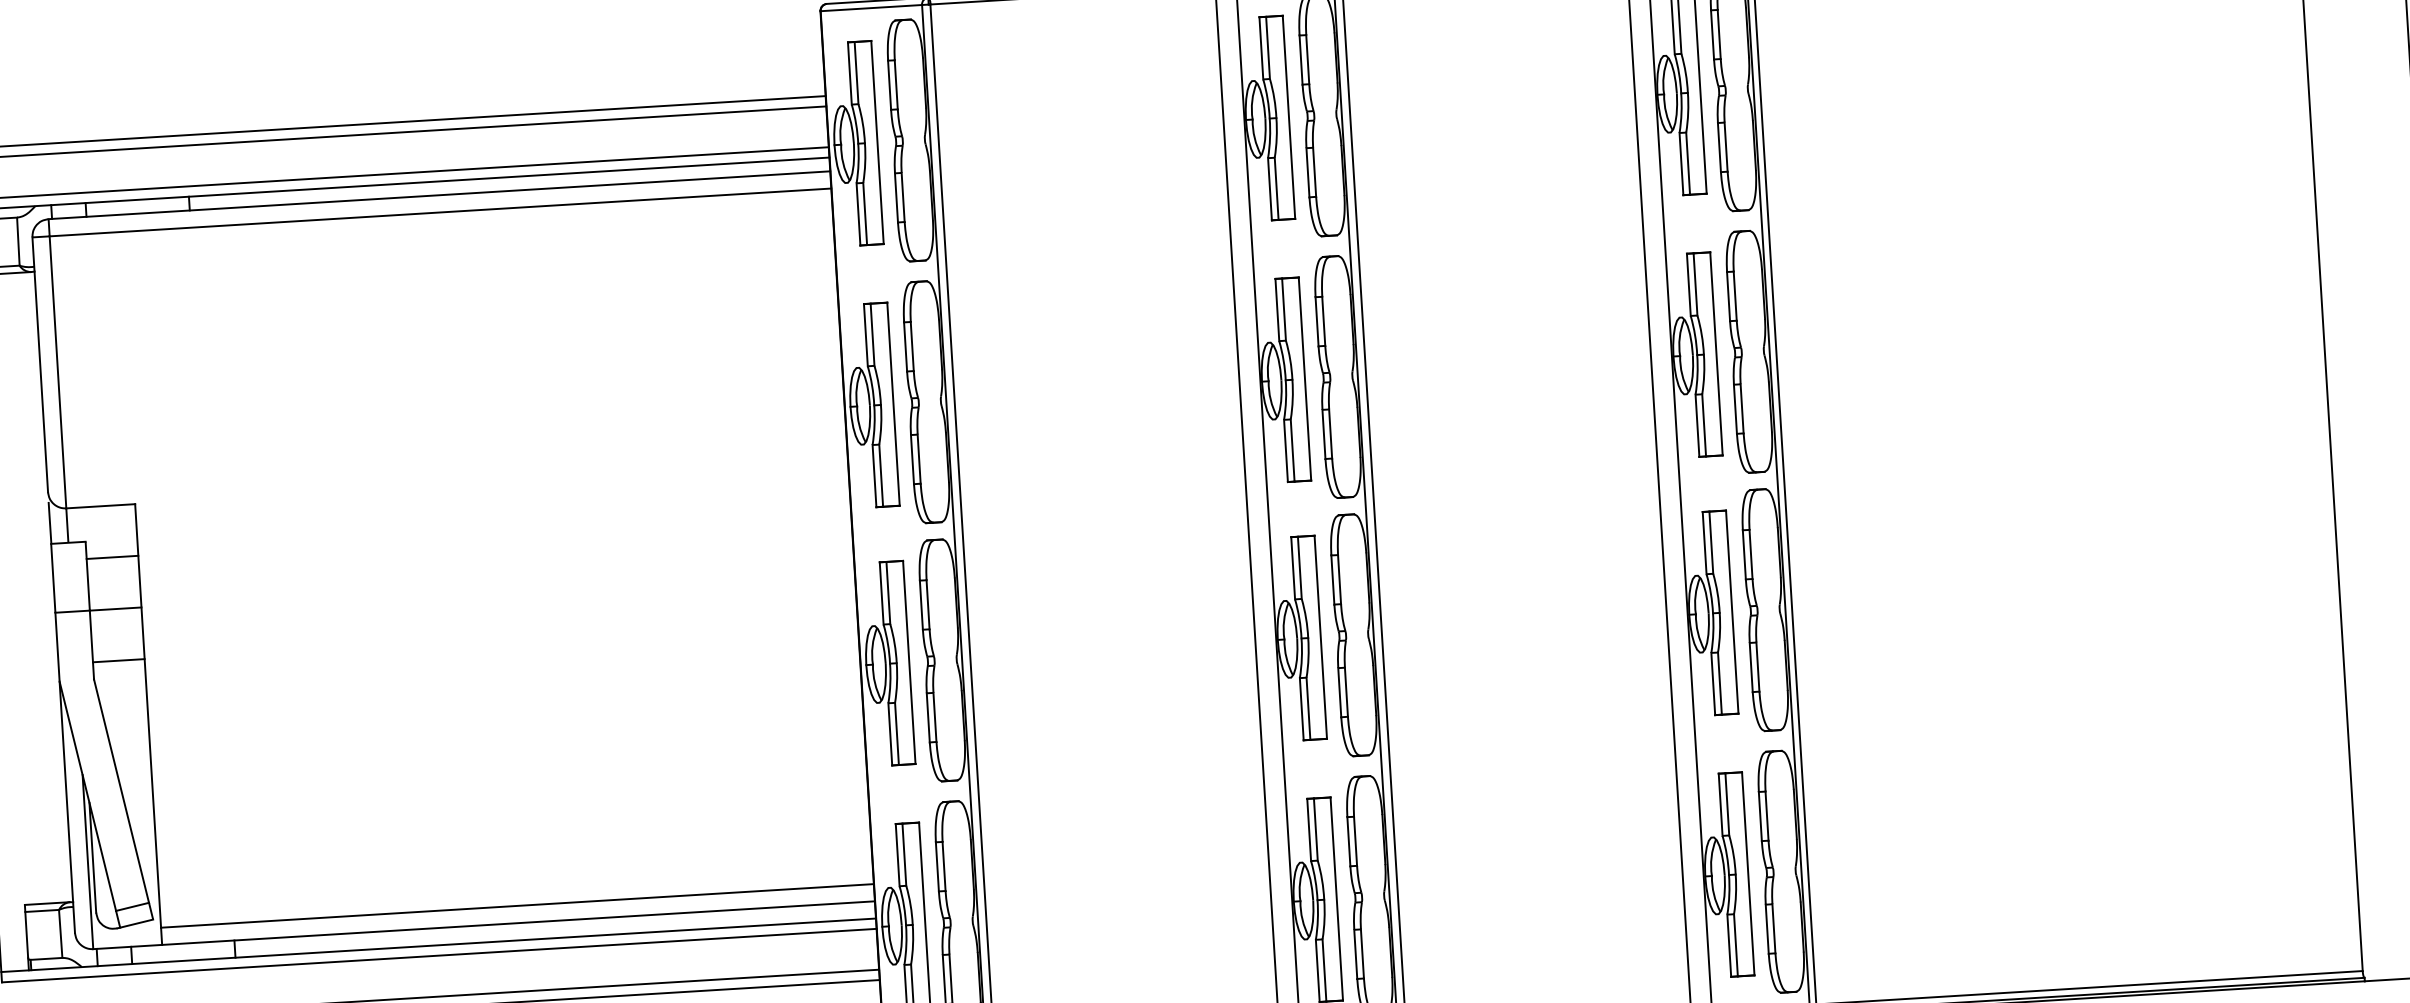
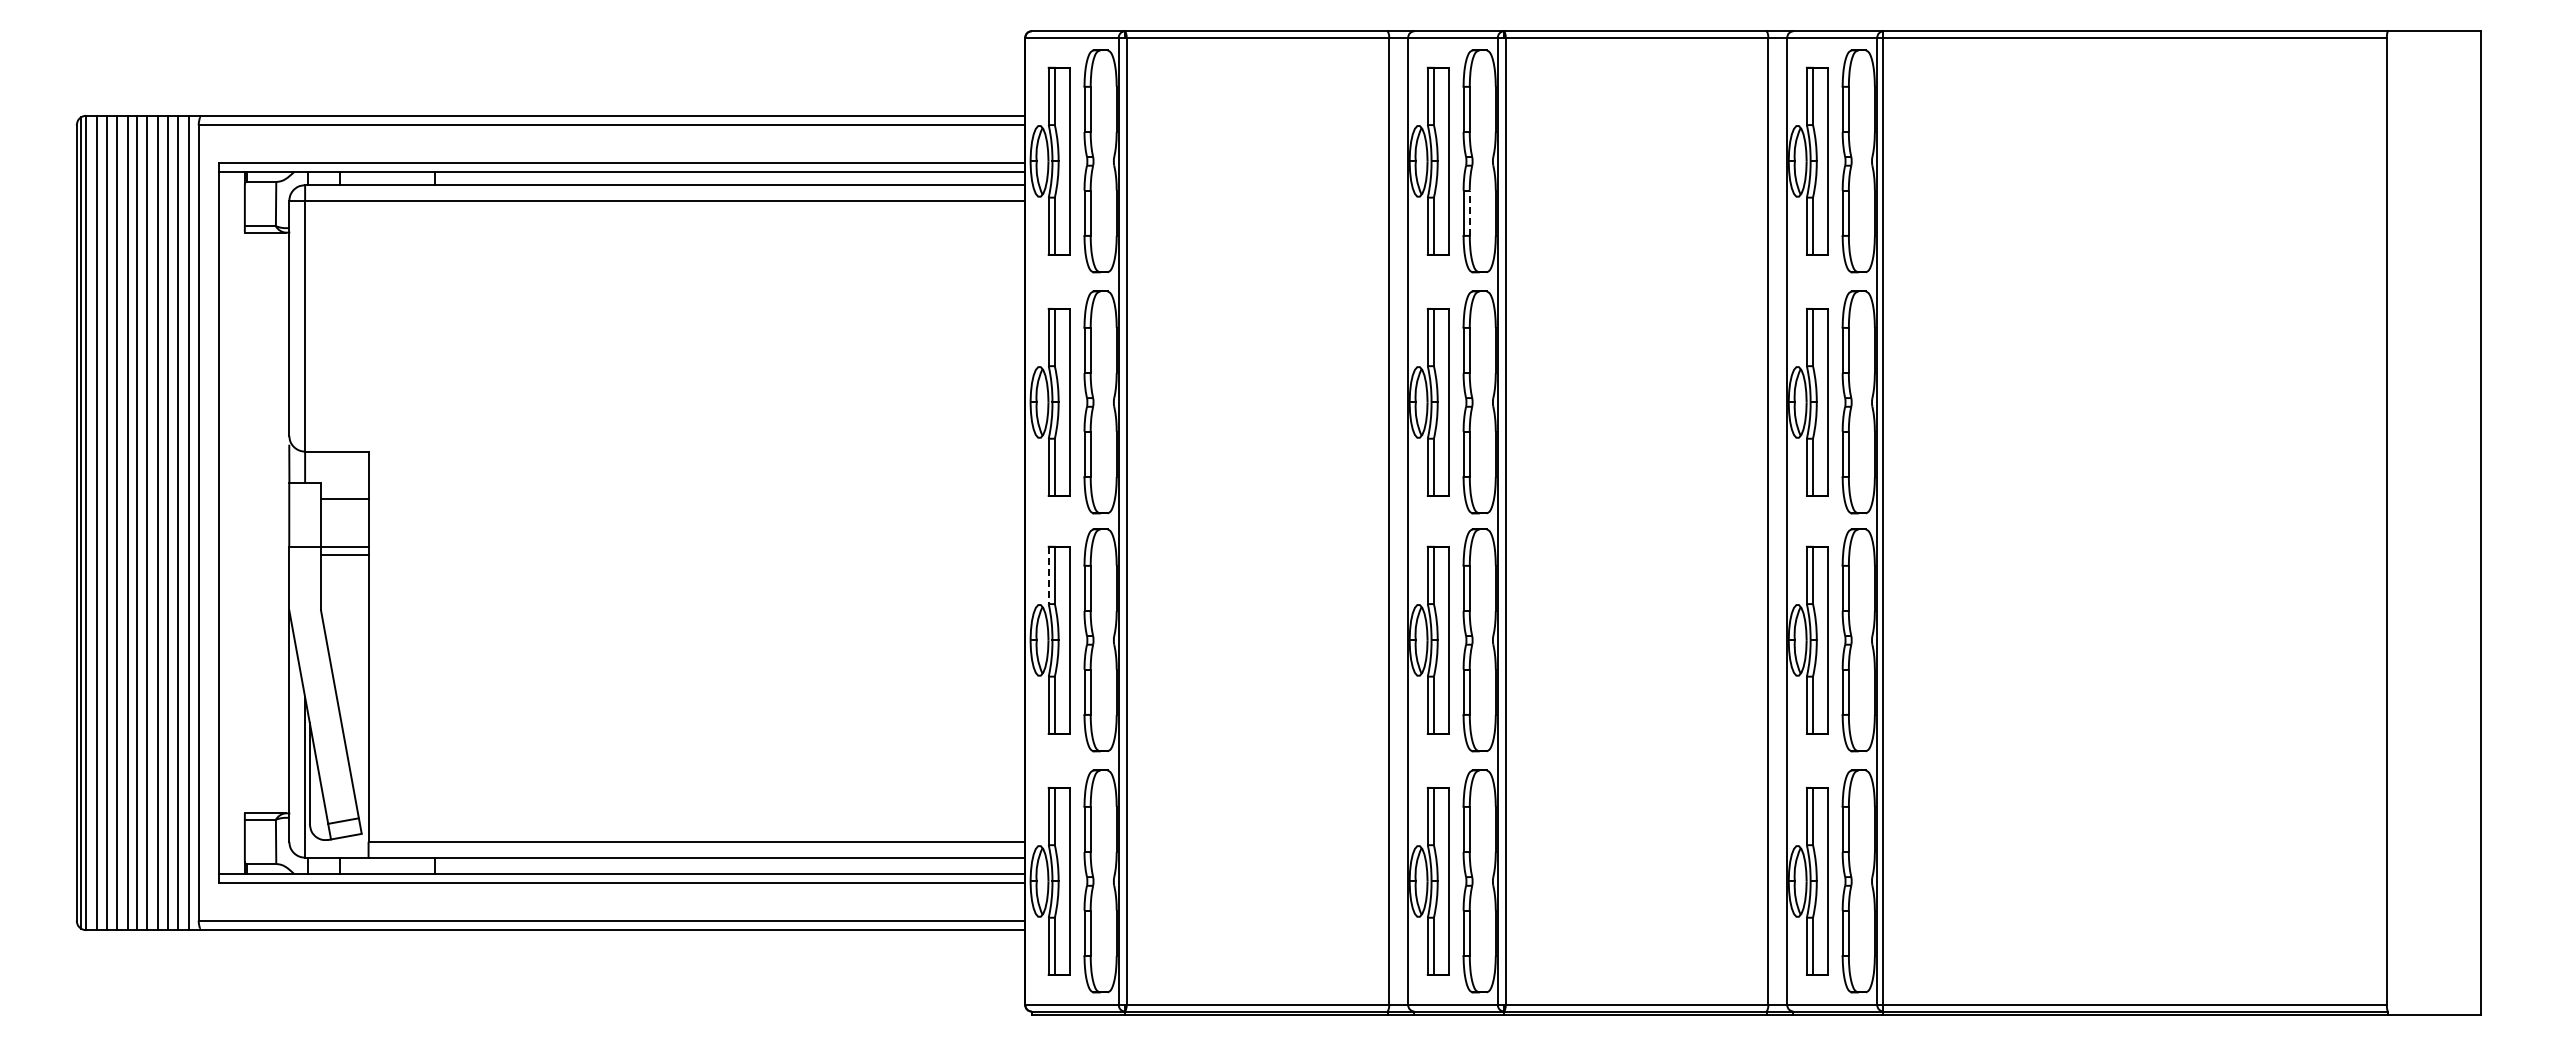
line: (1314, 172) -> (1469, 213), solid -> dashed
line: (881, 593) -> (1048, 575), solid -> dashed
line: (118, 660) -> (344, 555), moved

